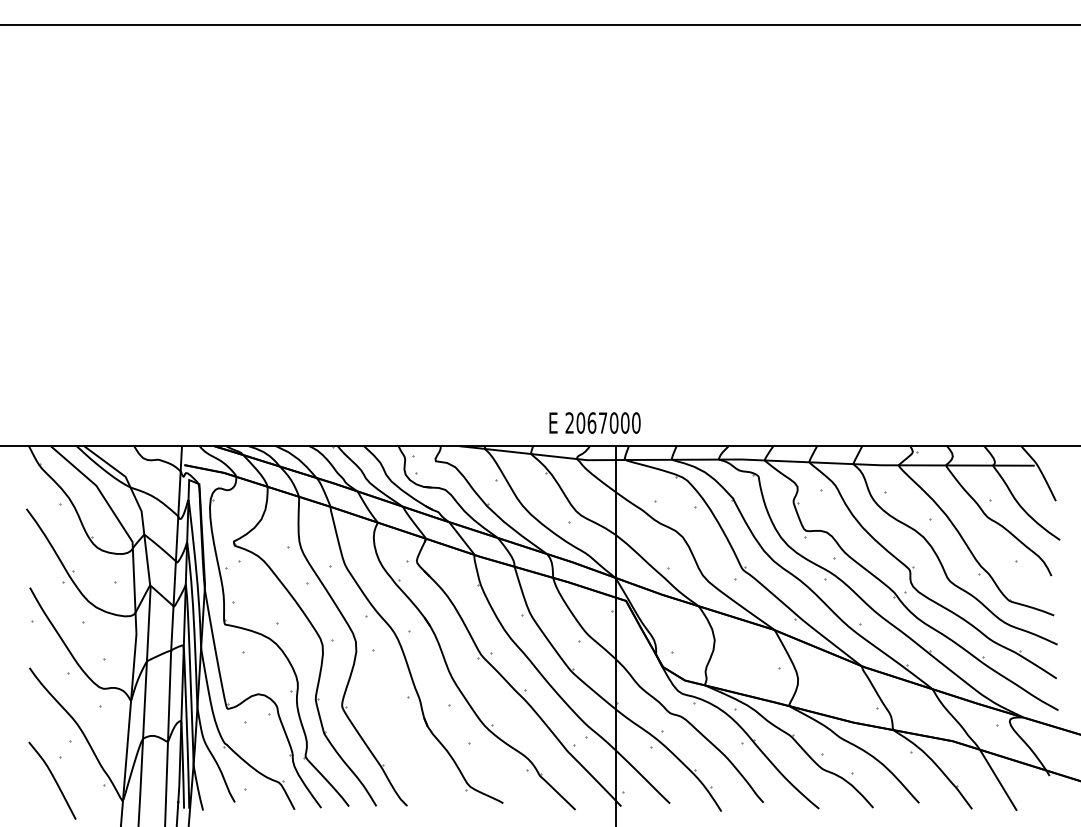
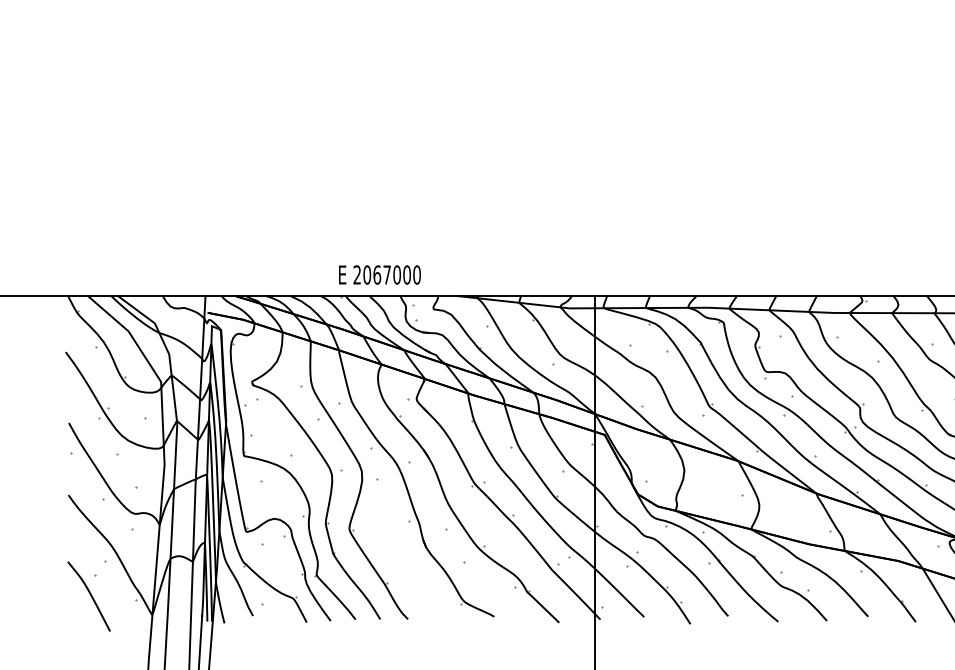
text: (594, 422) -> (379, 274), moved

